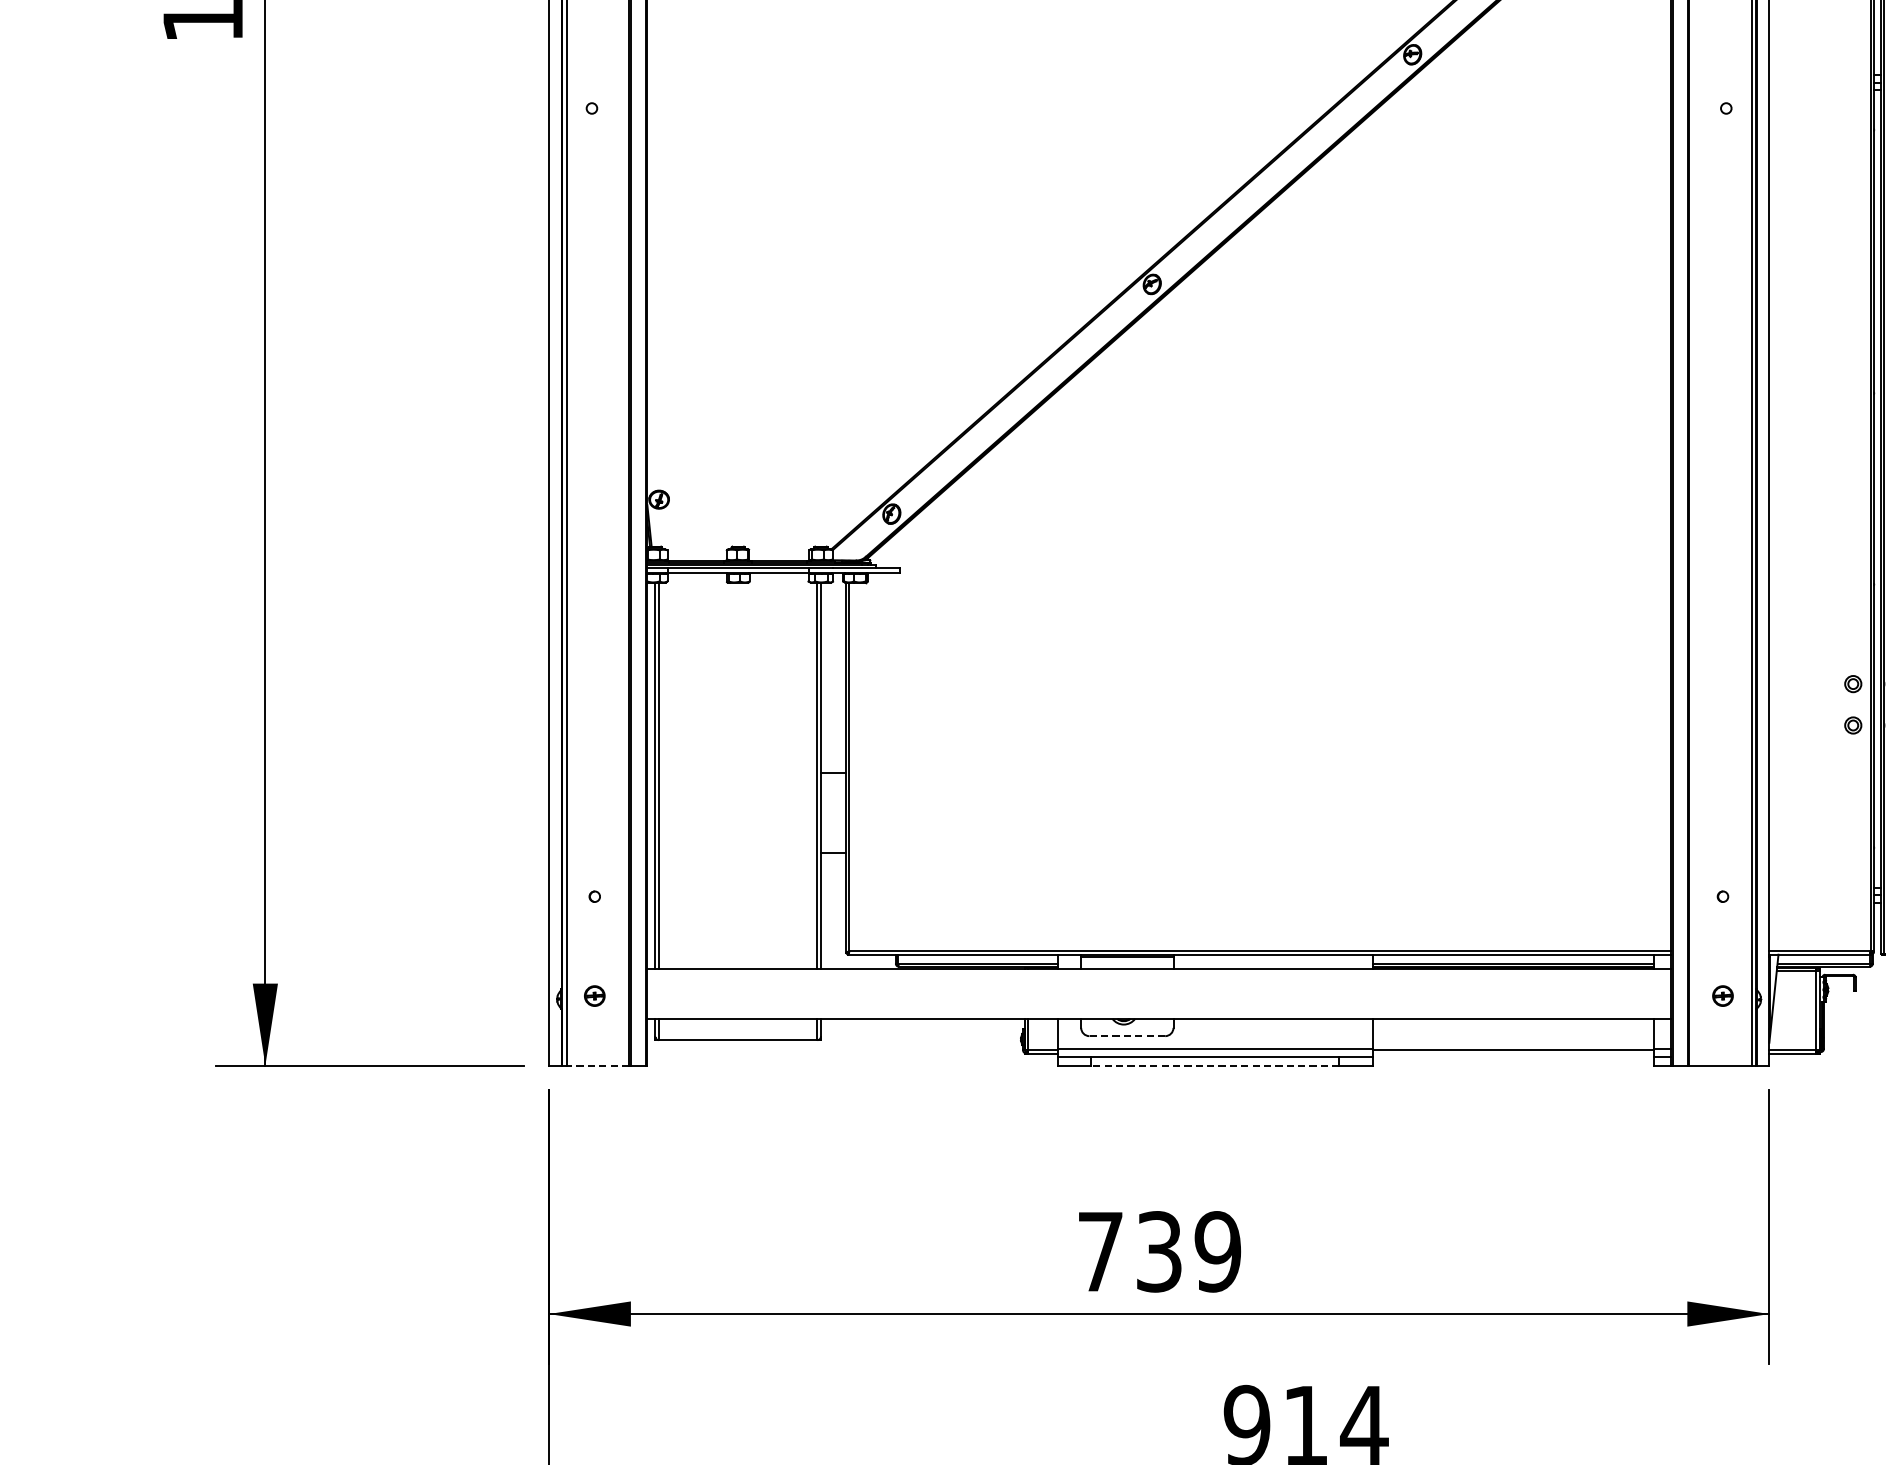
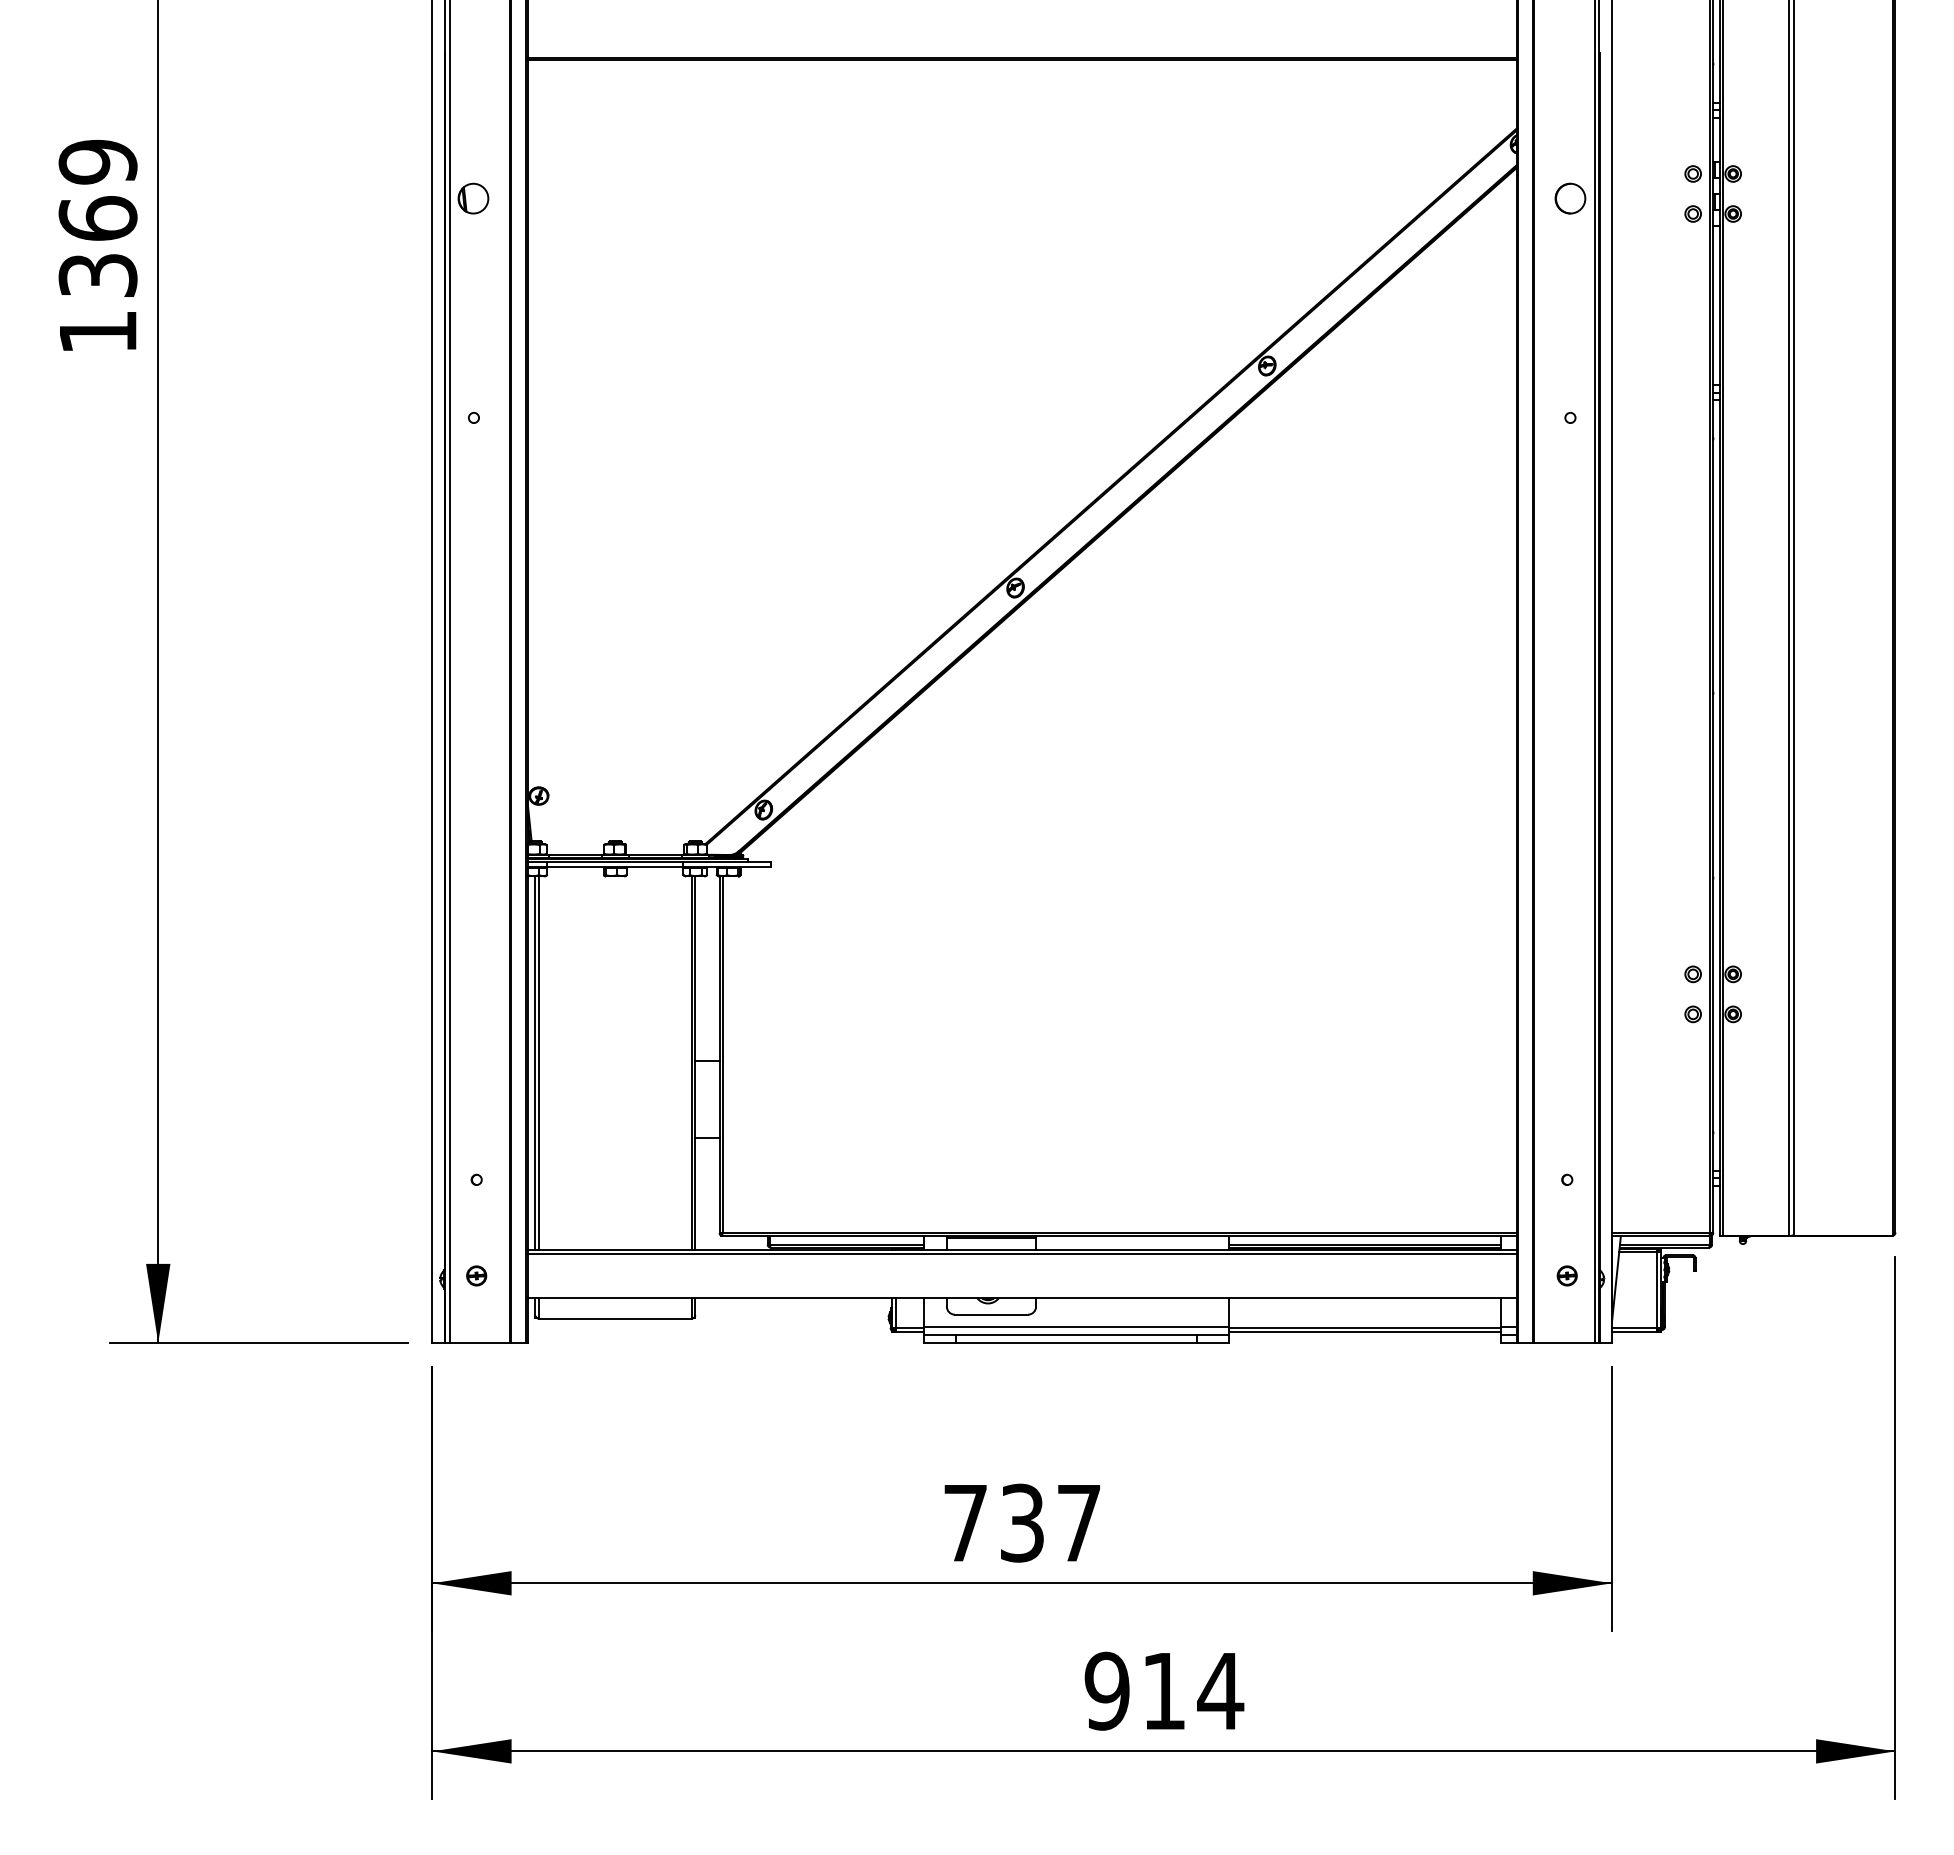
line: (1158, 972) -> (1021, 1253), added
line: (1127, 1035) -> (991, 1314), dashed -> solid
line: (1513, 1053) -> (1364, 1331), added
line: (597, 1065) -> (479, 1343), dashed -> solid
line: (1214, 1065) -> (1075, 1343), dashed -> solid
text: (1217, 1251) -> (1078, 1522), 739 -> 737

